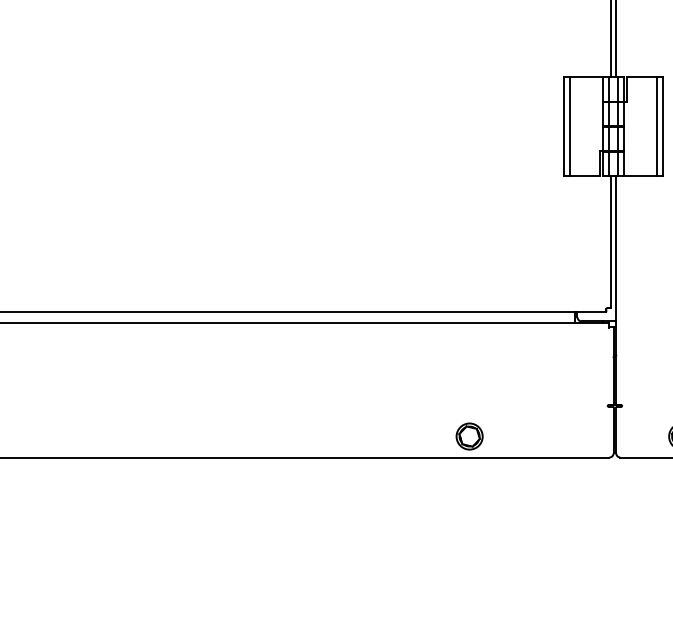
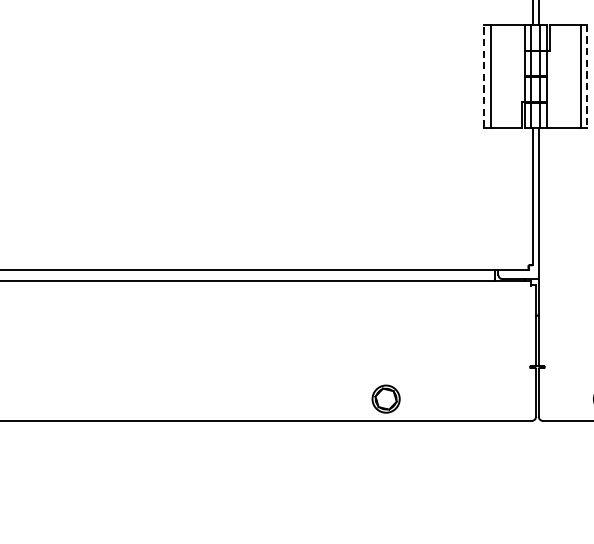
line: (563, 125) -> (483, 75), solid -> dashed
line: (662, 126) -> (586, 76), solid -> dashed

